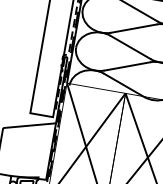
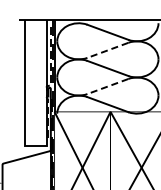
line: (133, 28) -> (107, 50), solid -> dashed
line: (127, 66) -> (107, 86), solid -> dashed

